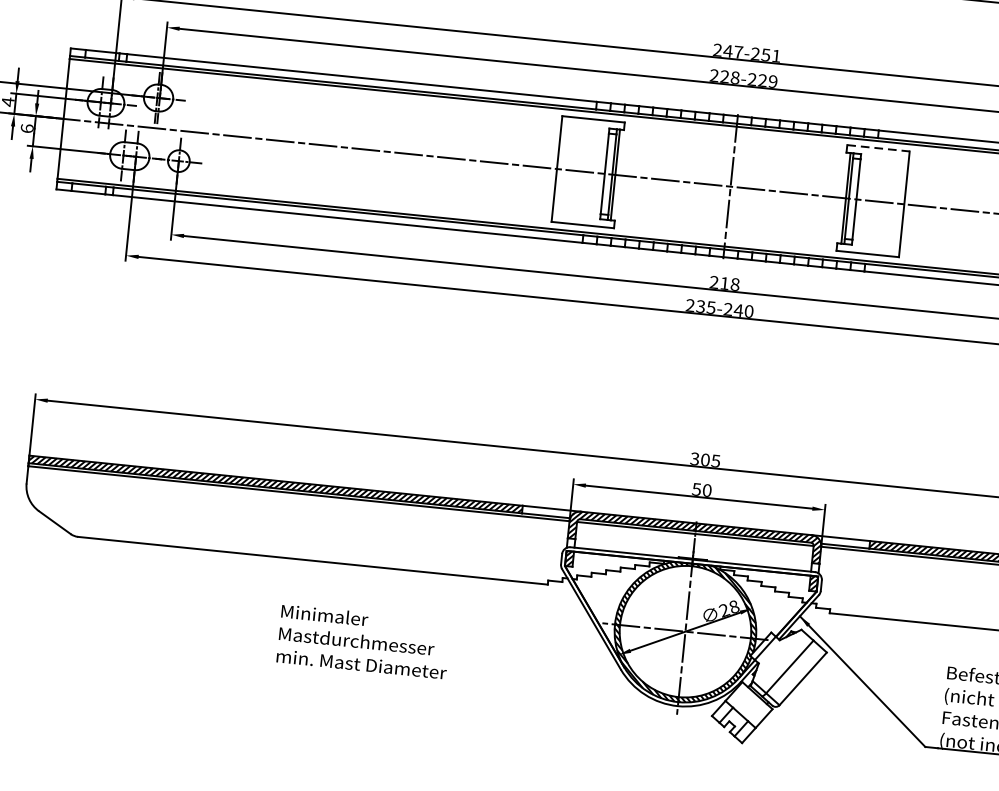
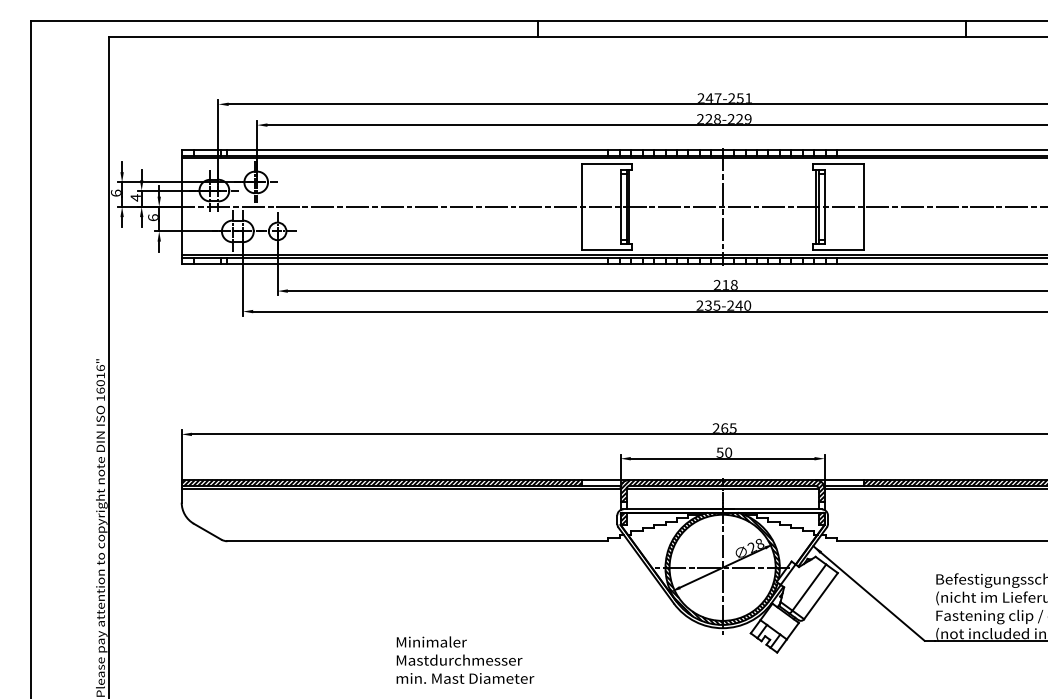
line: (878, 148) -> (838, 164), dashed -> solid
text: (700, 458) -> (720, 427), 305 -> 265
text: (364, 641) -> (465, 659), moved

